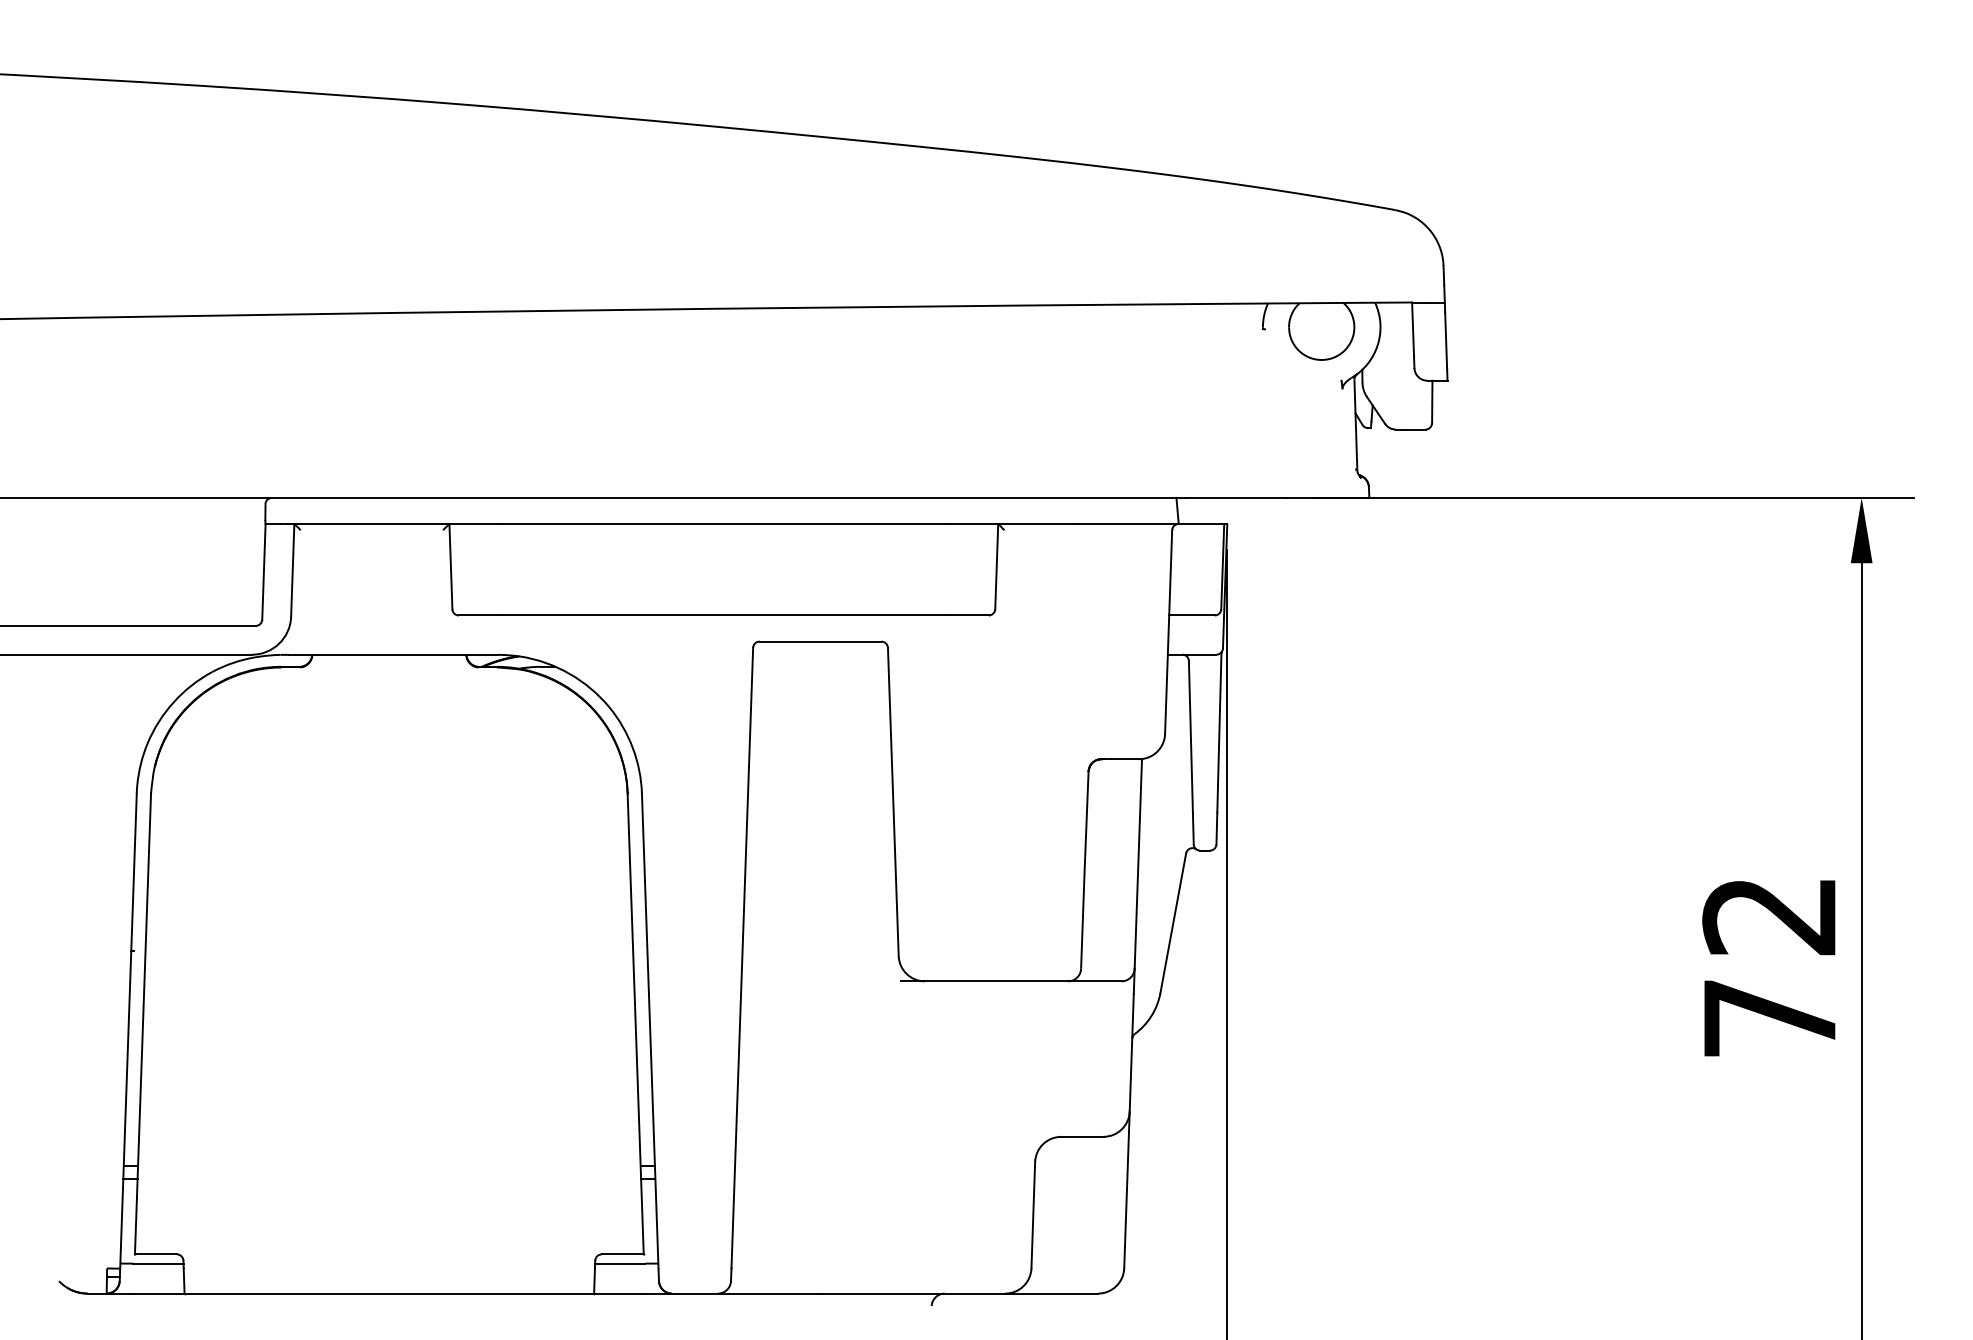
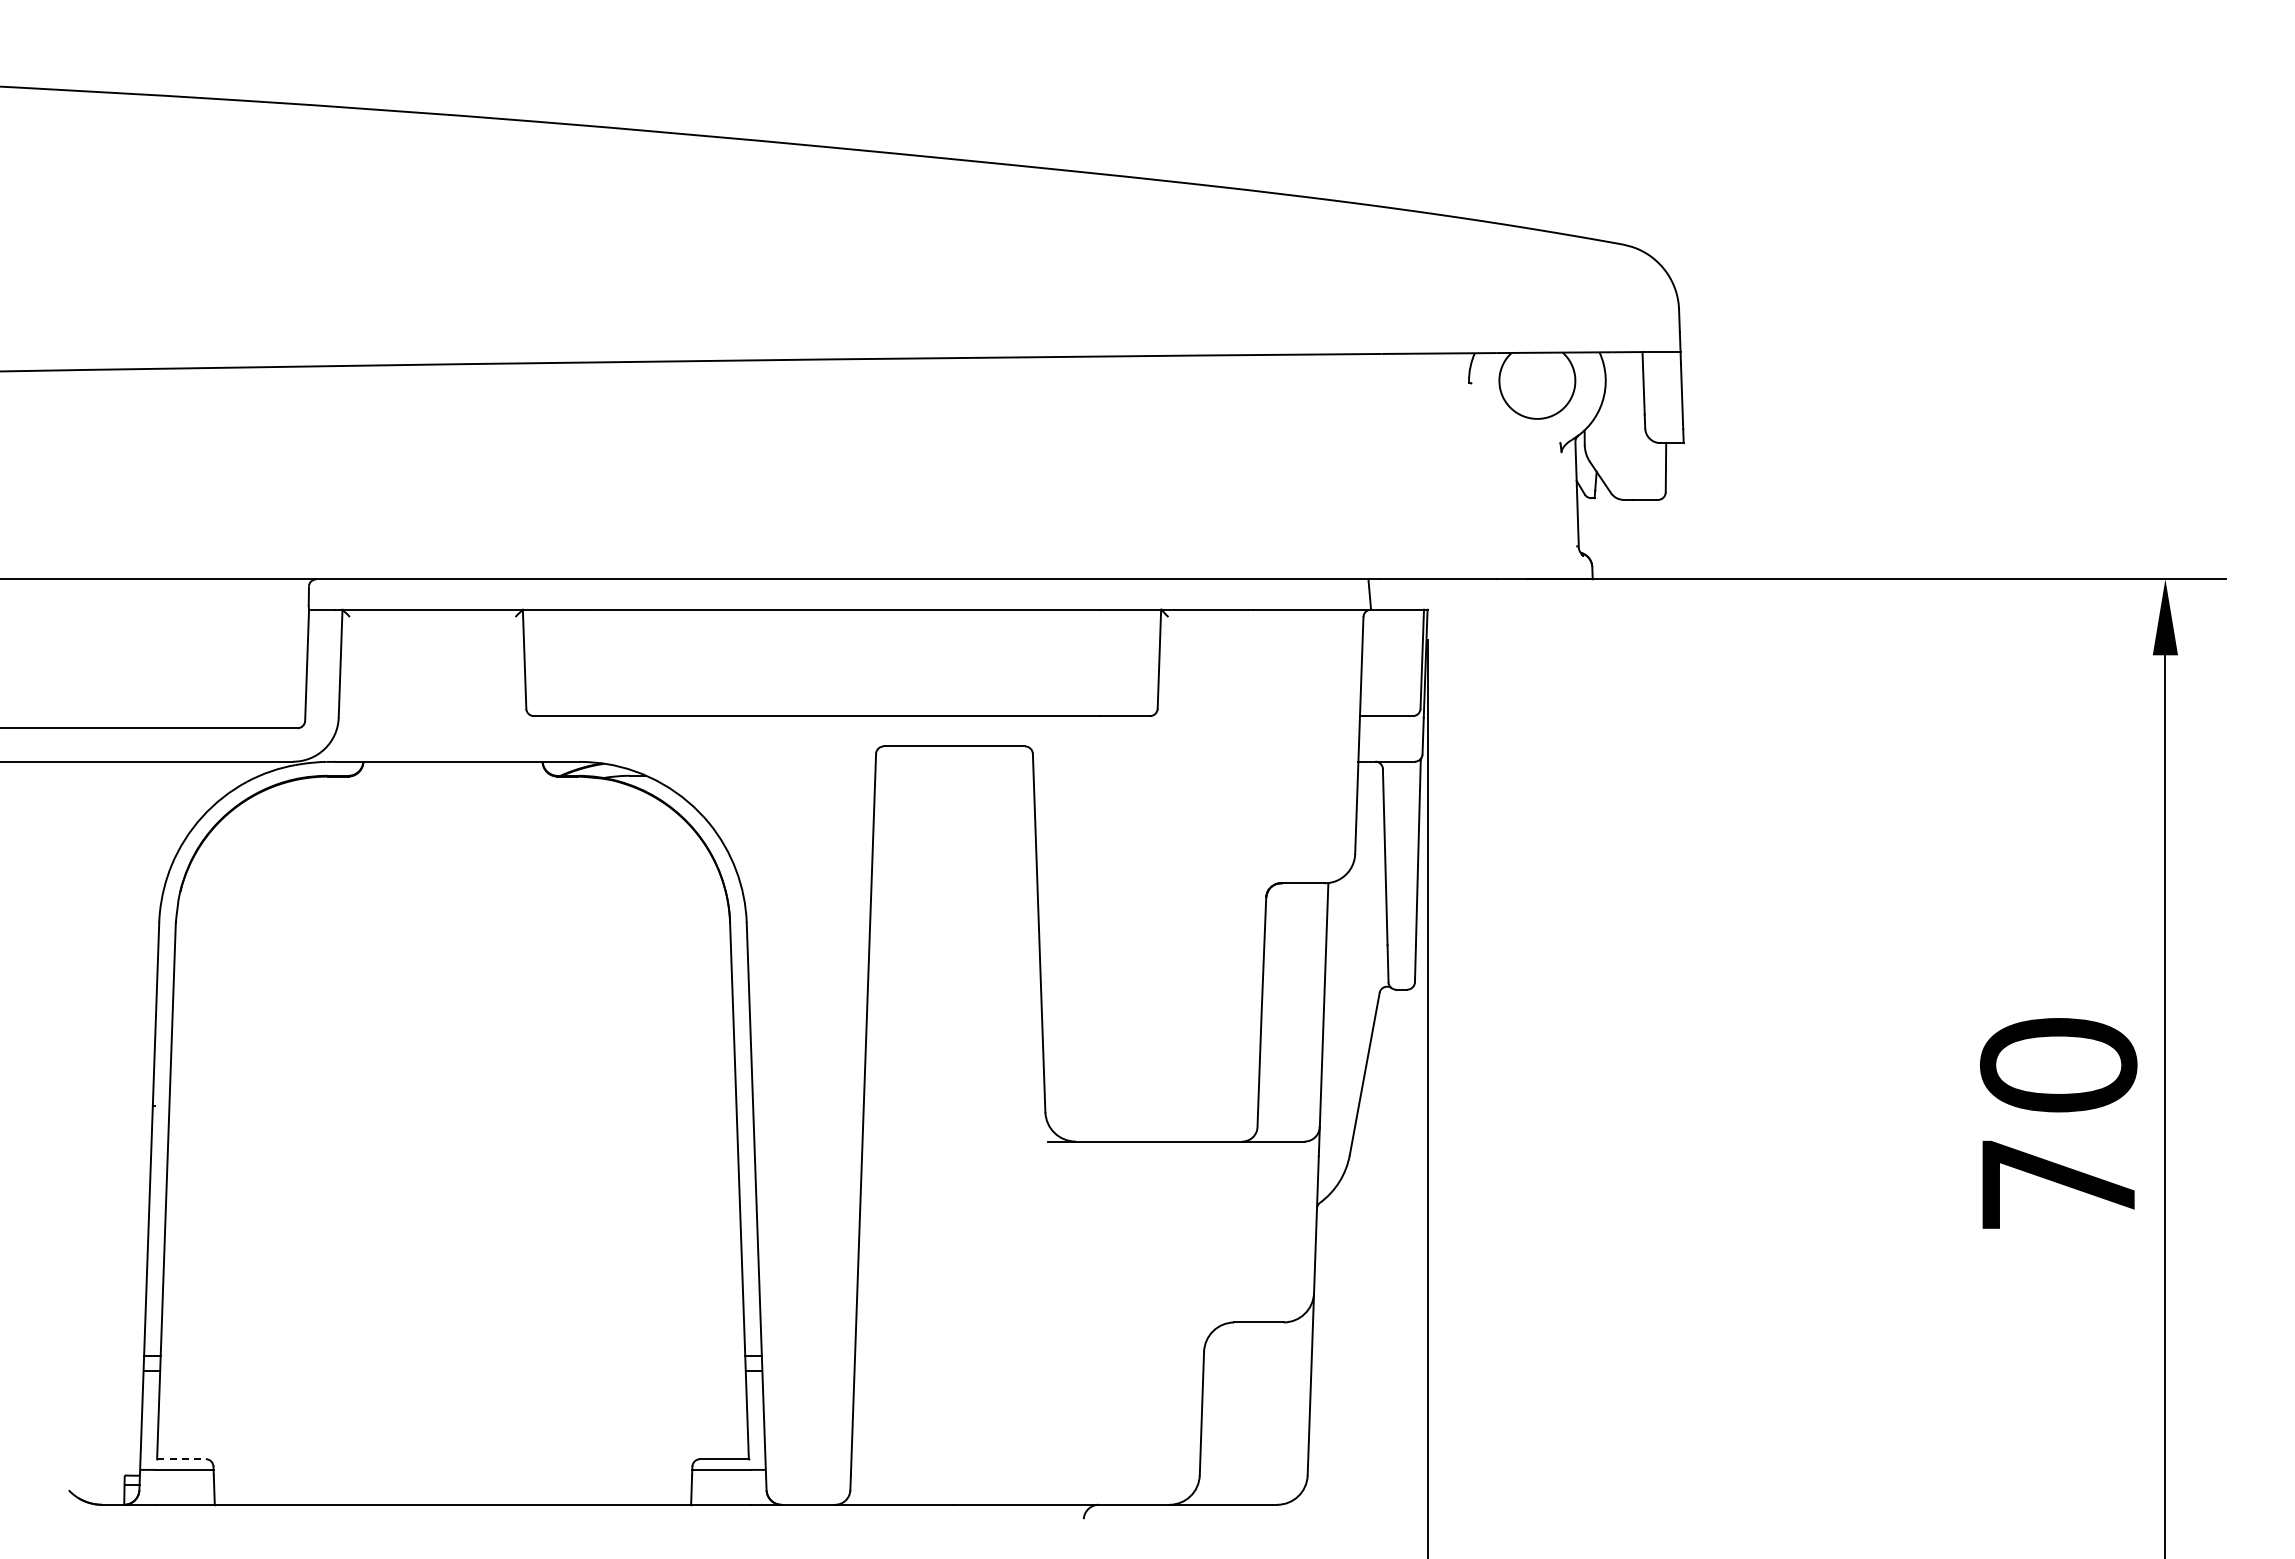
text: (1769, 915) -> (2058, 1065), 72 -> 70
line: (156, 1254) -> (182, 1459), solid -> dashed

